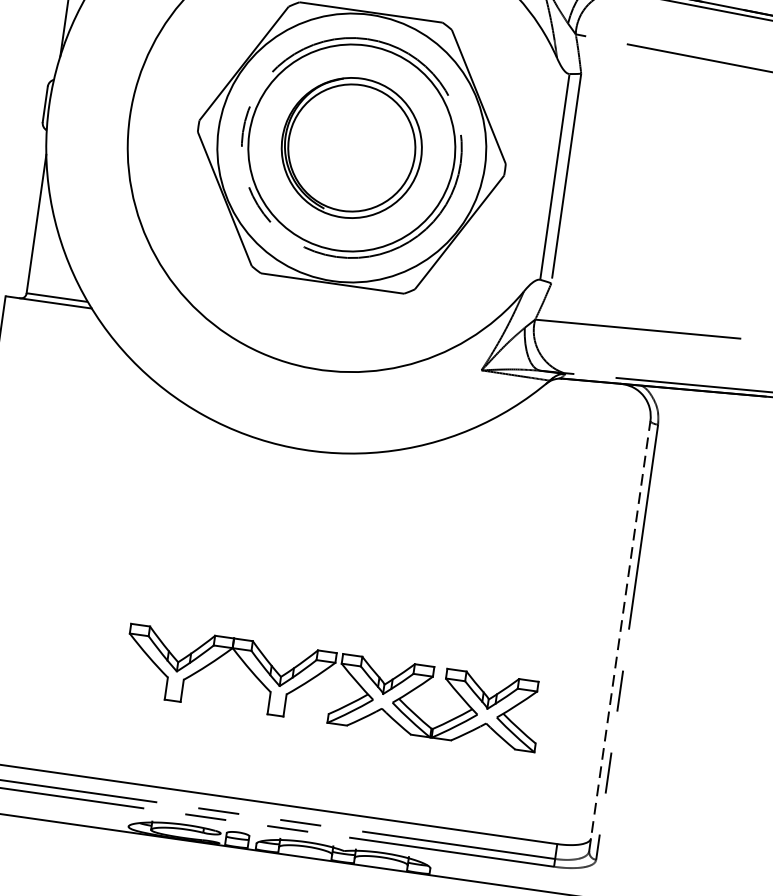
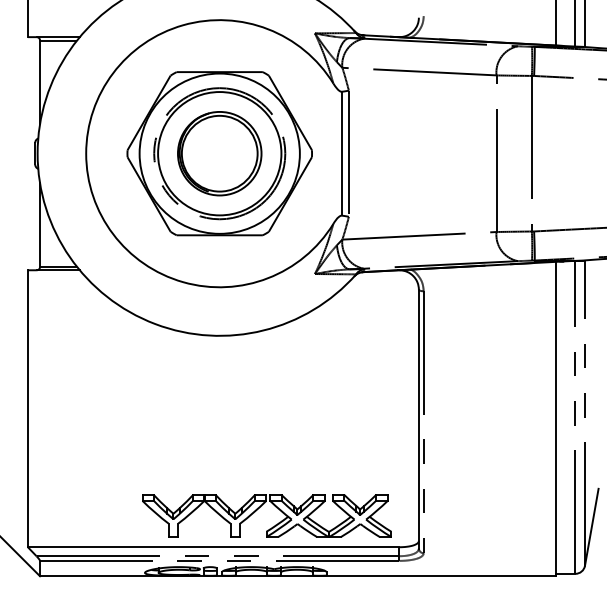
line: (619, 634) -> (418, 418), dashed -> solid
part: (322, 673) -> (259, 508), moved

